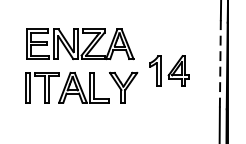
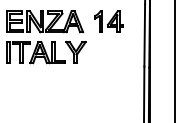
line: (220, 63) -> (144, 35), dashed -> solid
part: (169, 70) -> (108, 21), moved

